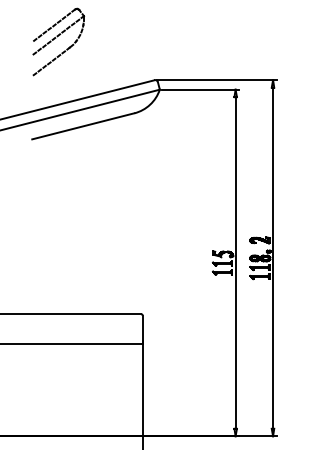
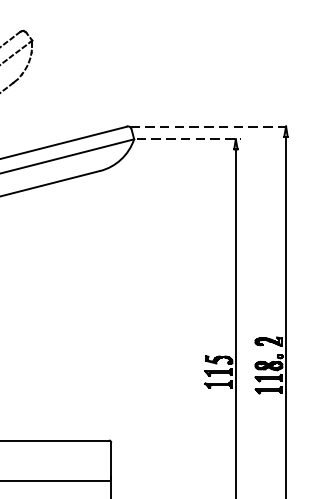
line: (216, 80) -> (210, 127), solid -> dashed
line: (200, 89) -> (188, 139), solid -> dashed

